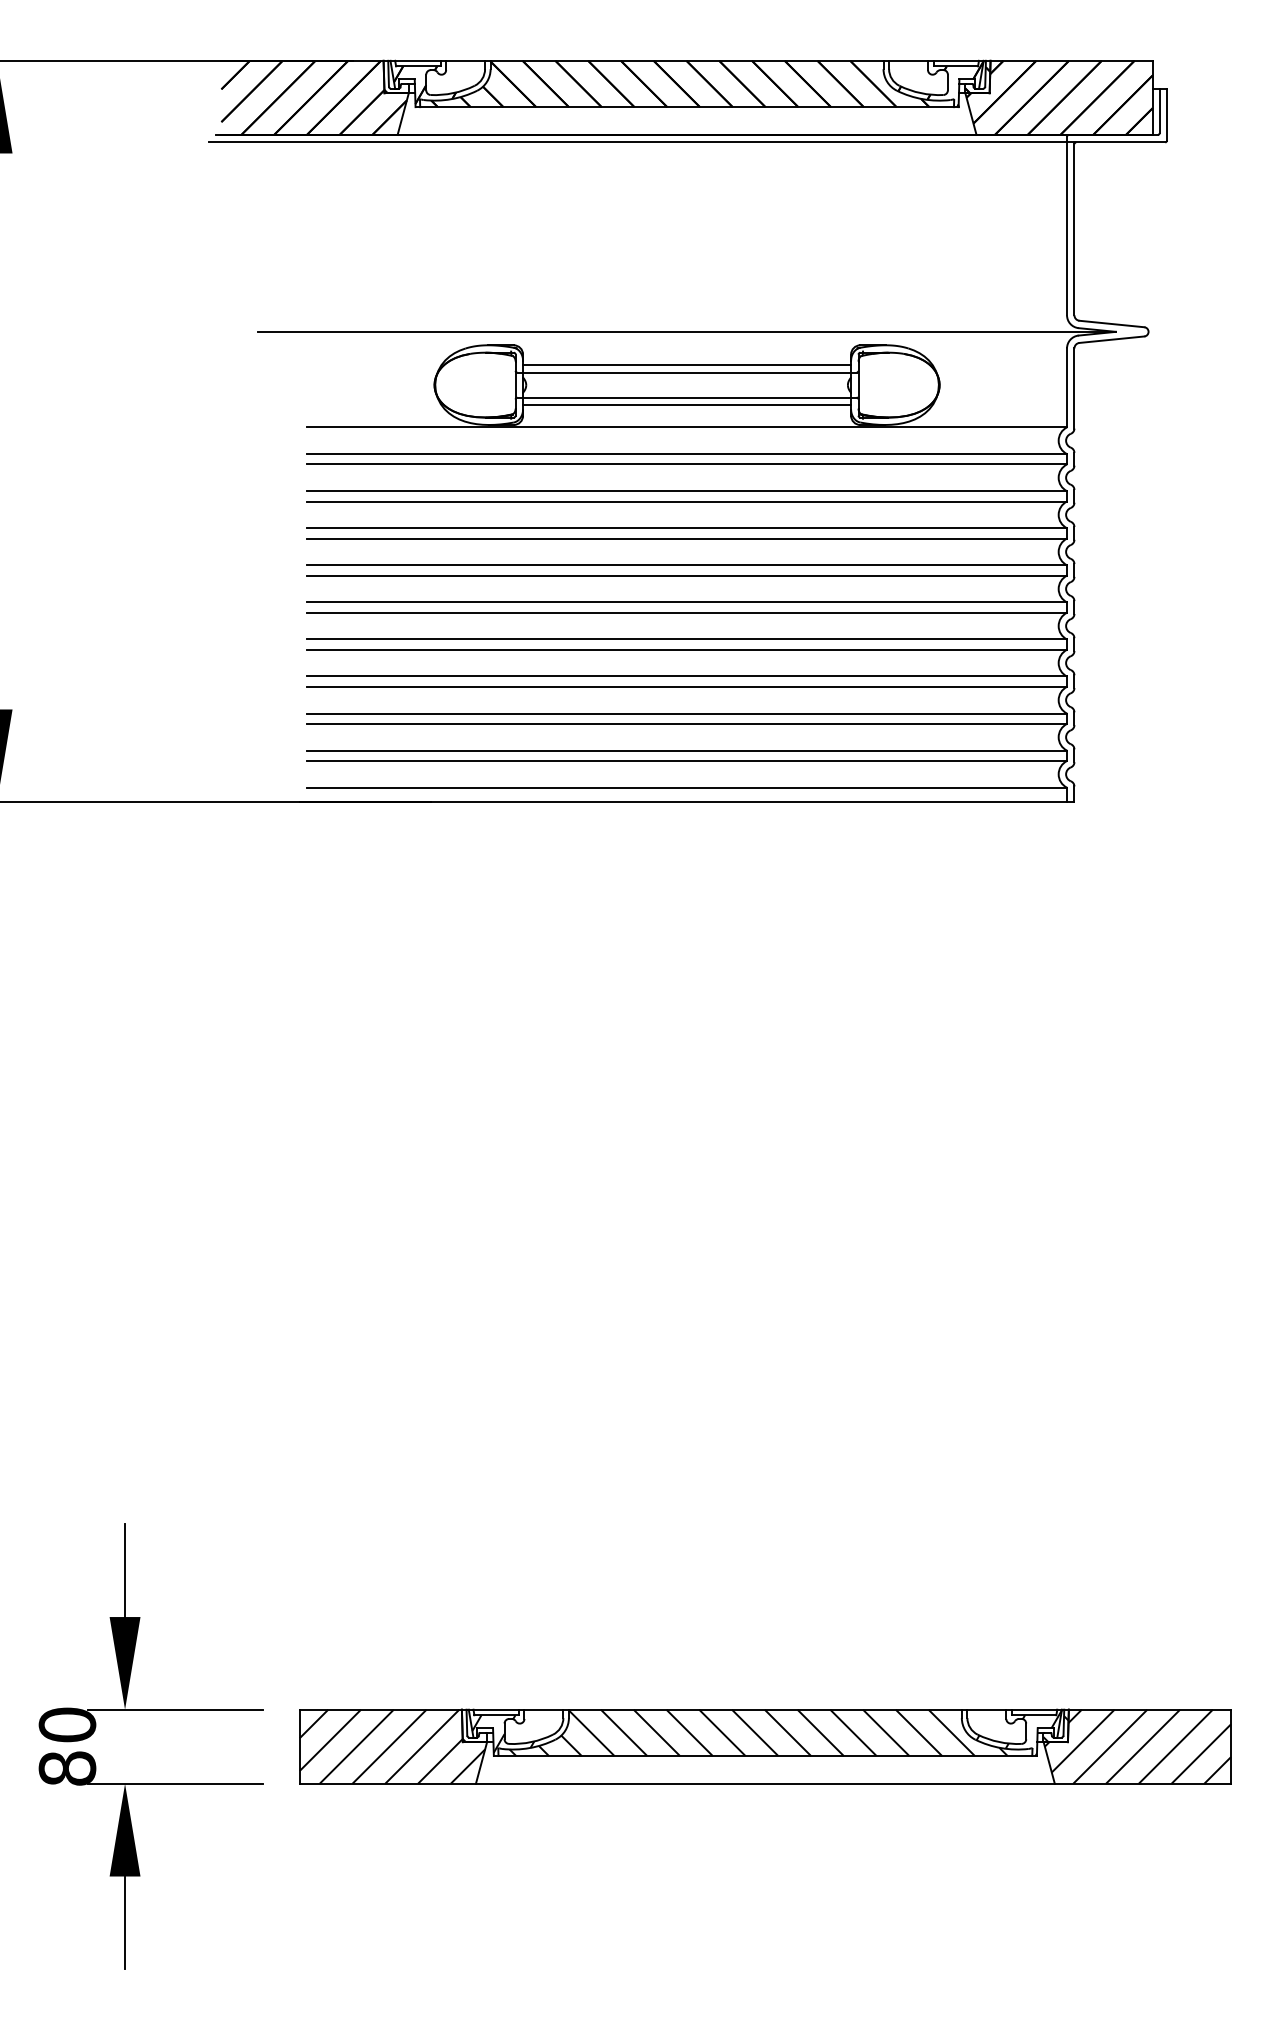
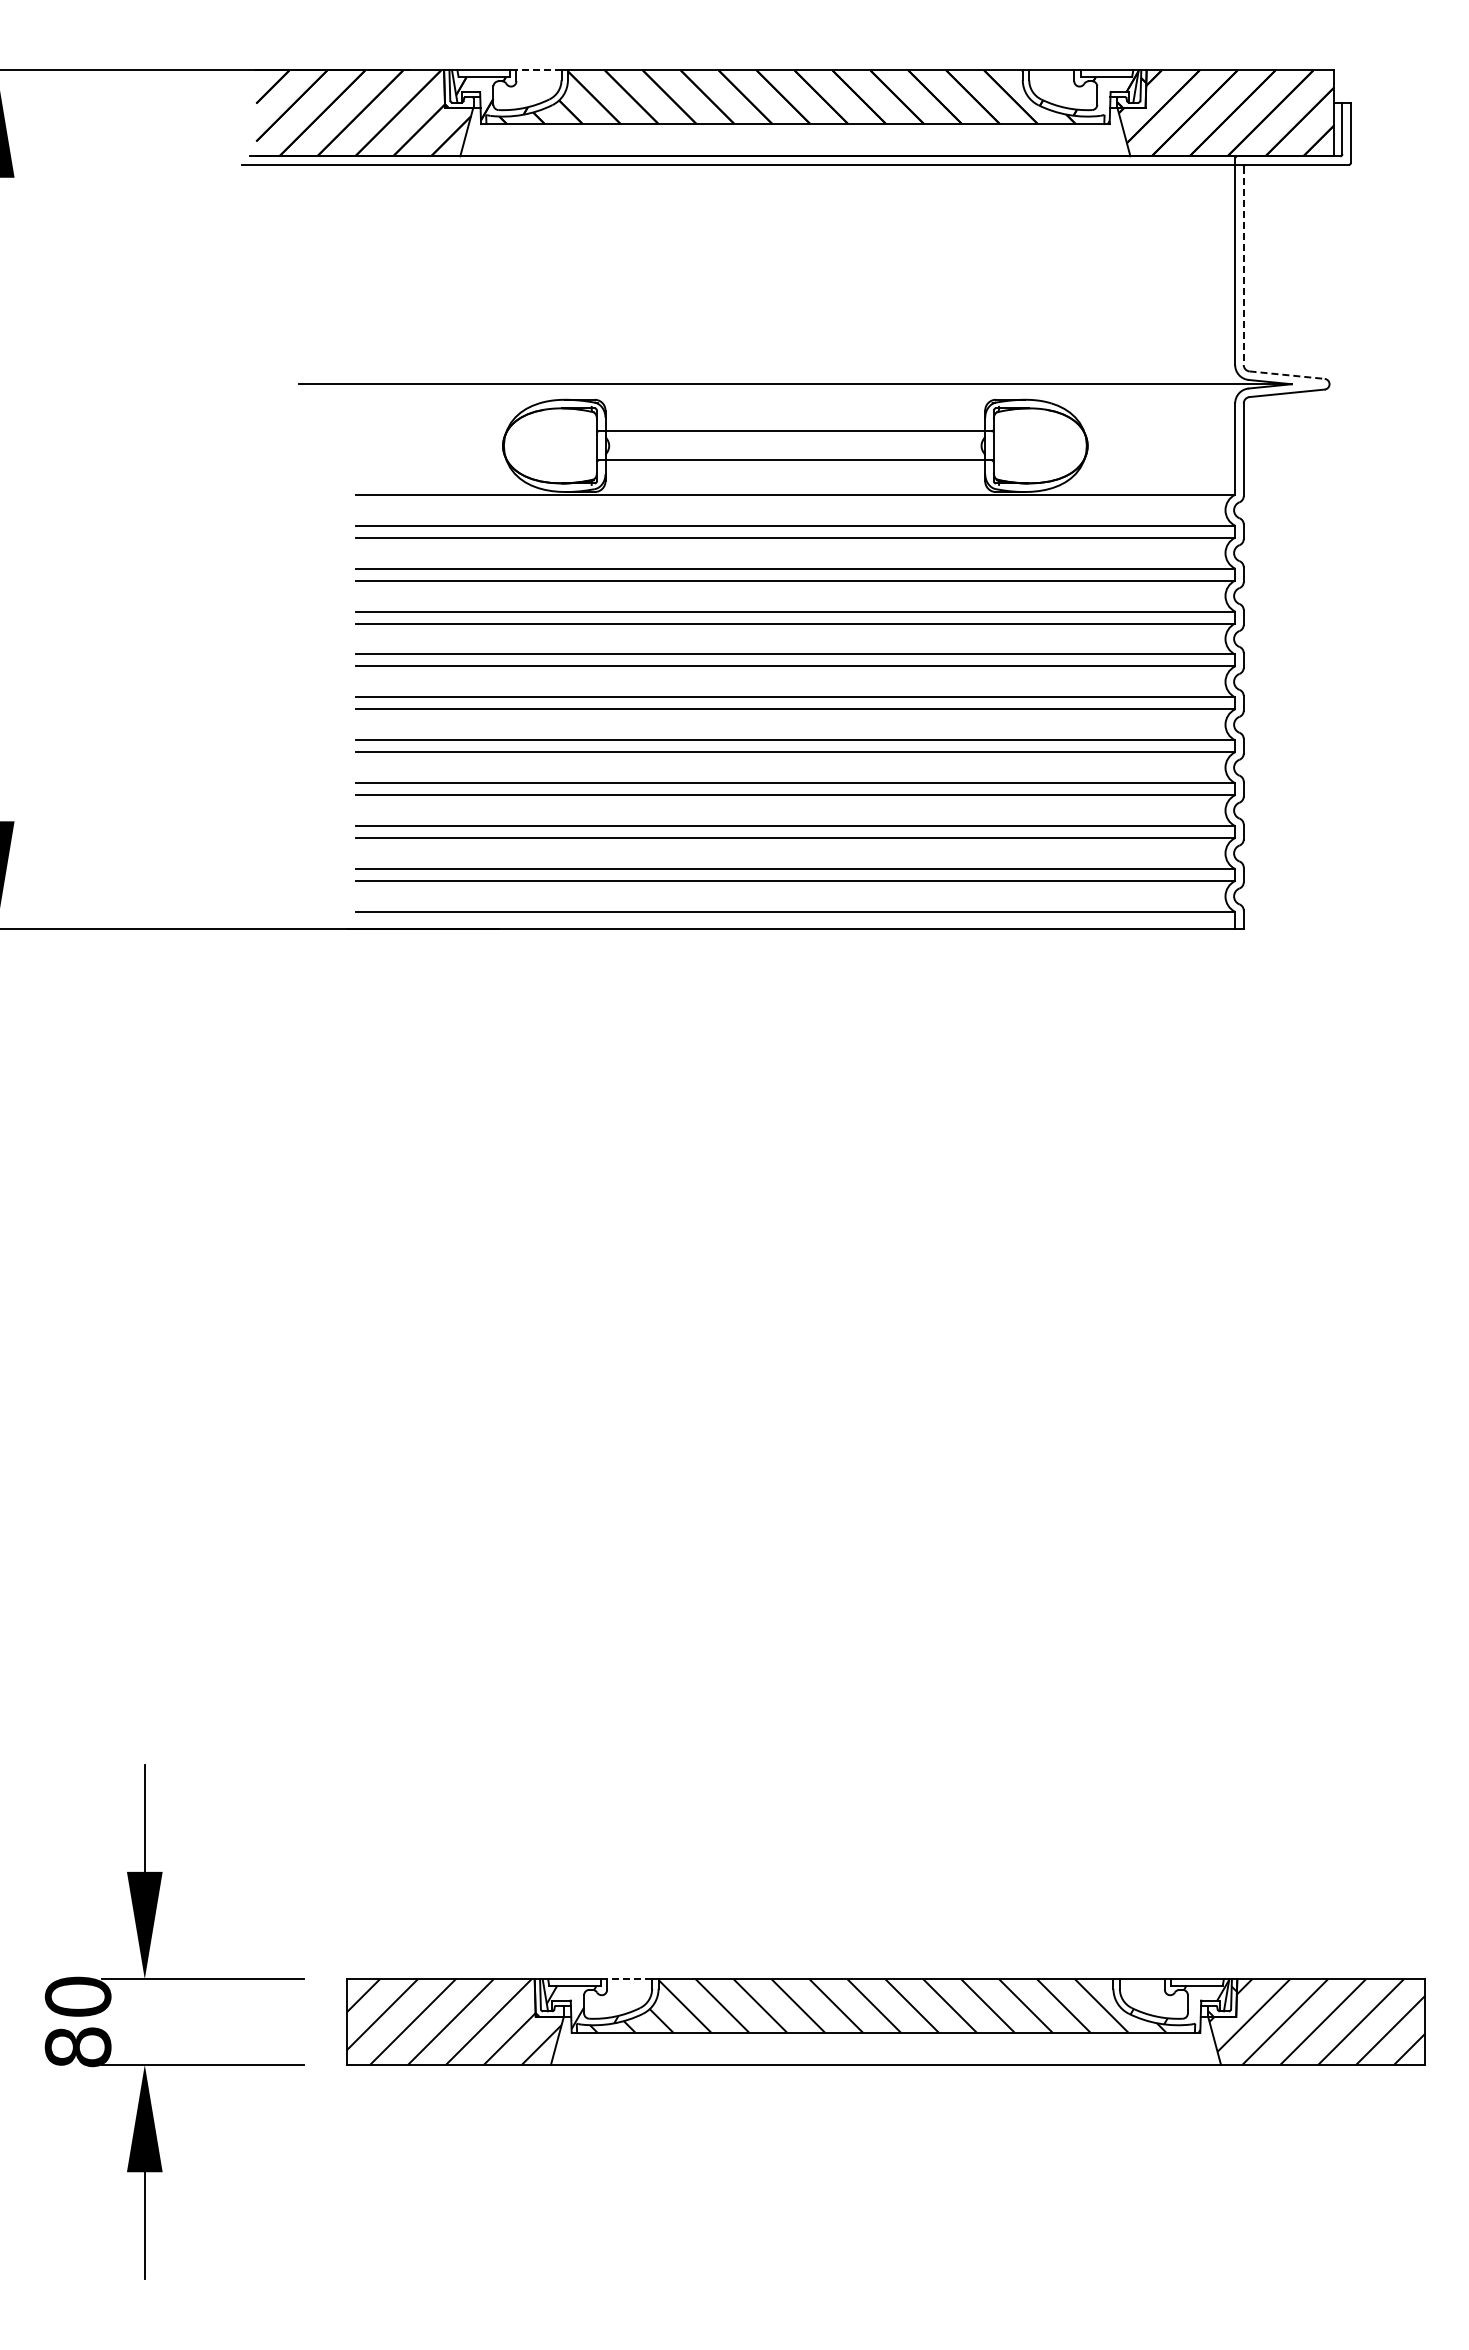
line: (466, 60) -> (539, 70), solid -> dashed
line: (1074, 230) -> (1243, 266), solid -> dashed
line: (1112, 324) -> (1287, 375), solid -> dashed
line: (687, 364) -> (795, 422), removed
line: (687, 404) -> (795, 468), removed
line: (543, 1710) -> (629, 1979), solid -> dashed

